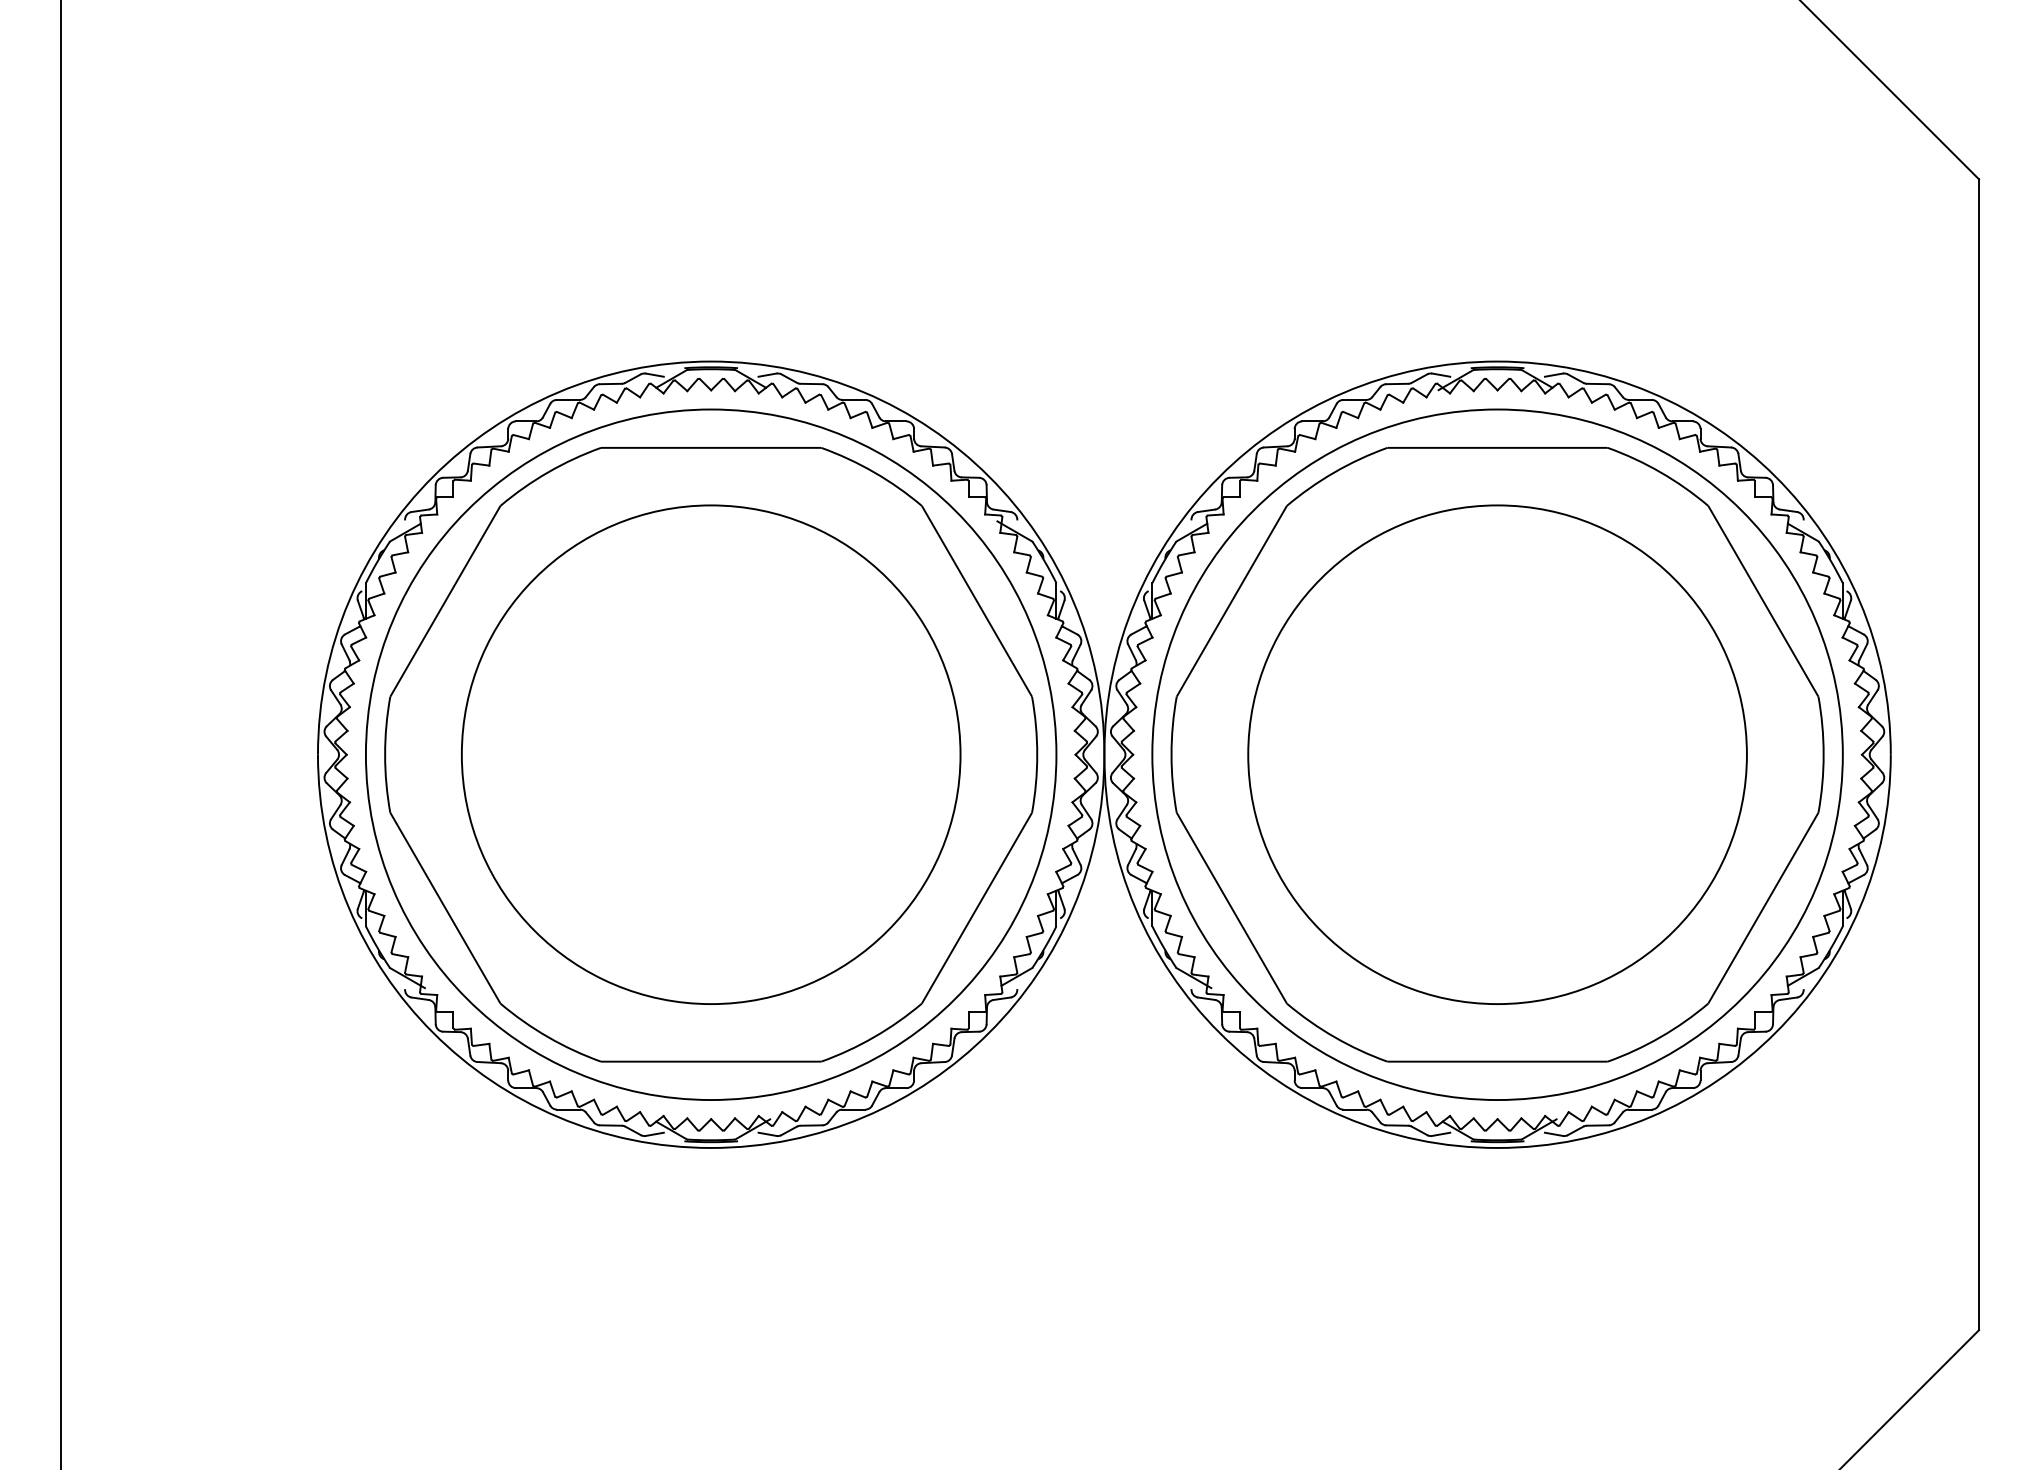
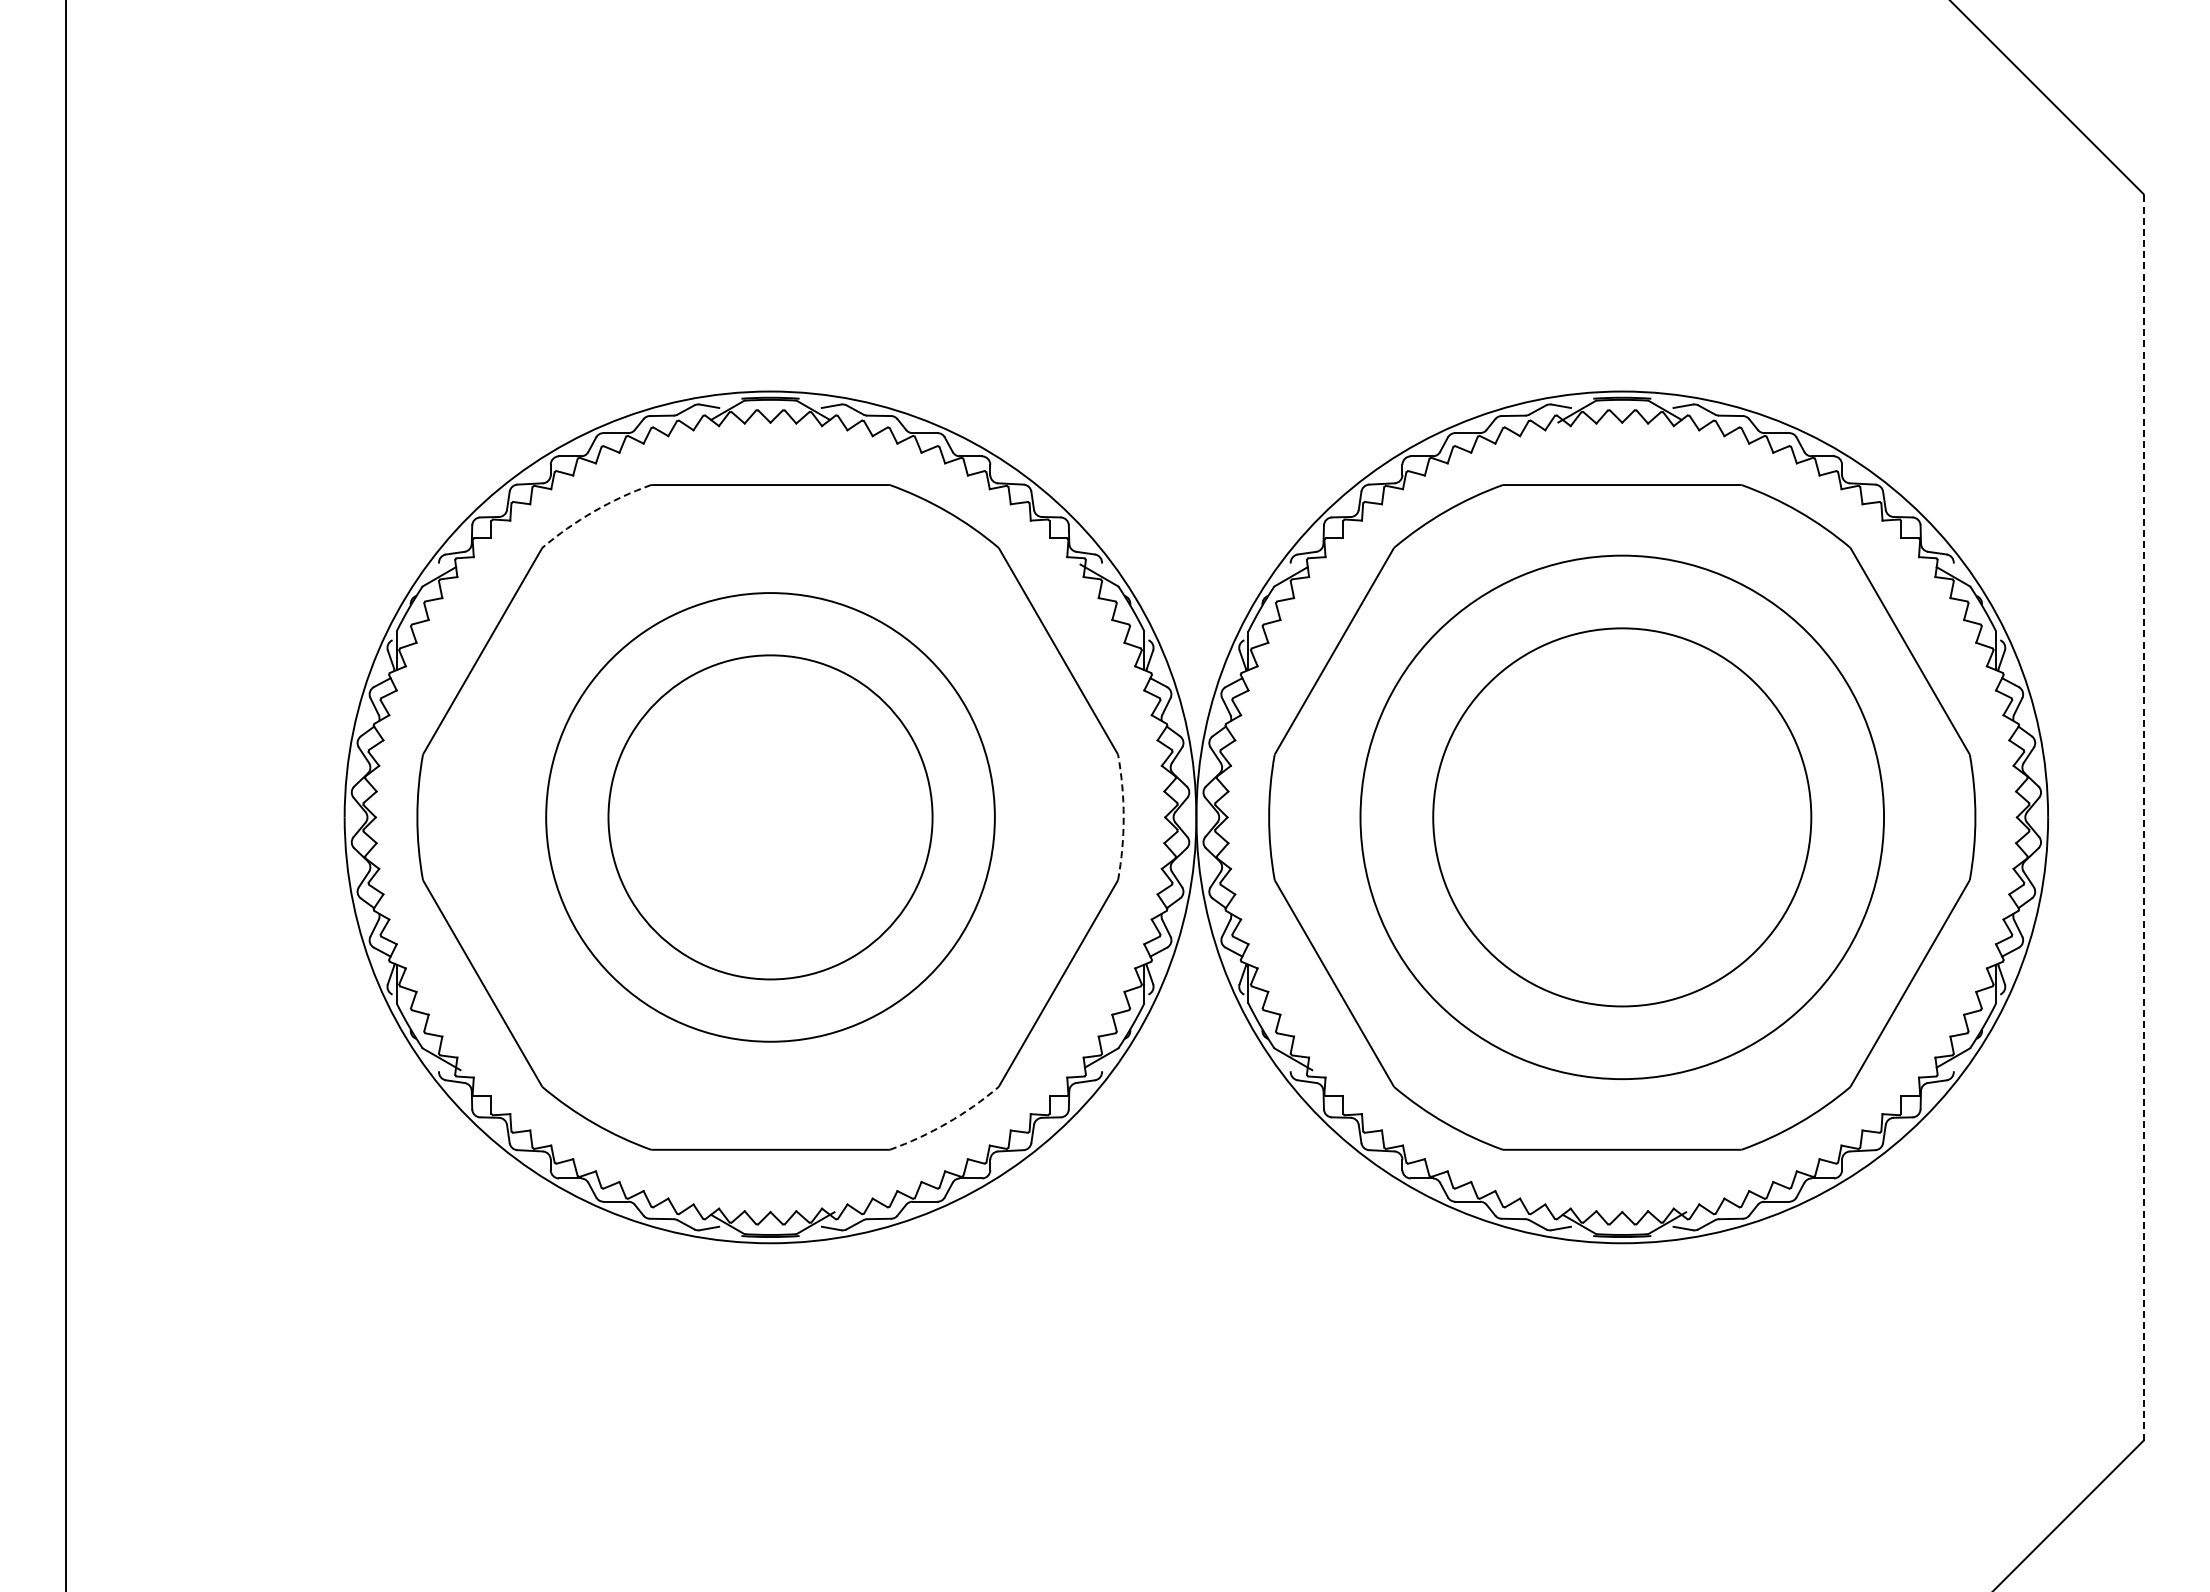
arc: (547, 472) -> (593, 511), solid -> dashed
line: (1978, 753) -> (2143, 816), solid -> dashed
circle: (711, 754) -> (770, 817), size x0.6
circle: (711, 754) -> (770, 817), size x0.6
arc: (1037, 754) -> (1123, 817), solid -> dashed
circle: (1497, 754) -> (1622, 817), size x0.7
circle: (1497, 754) -> (1622, 817), size x0.7
arc: (874, 1037) -> (947, 1123), solid -> dashed

